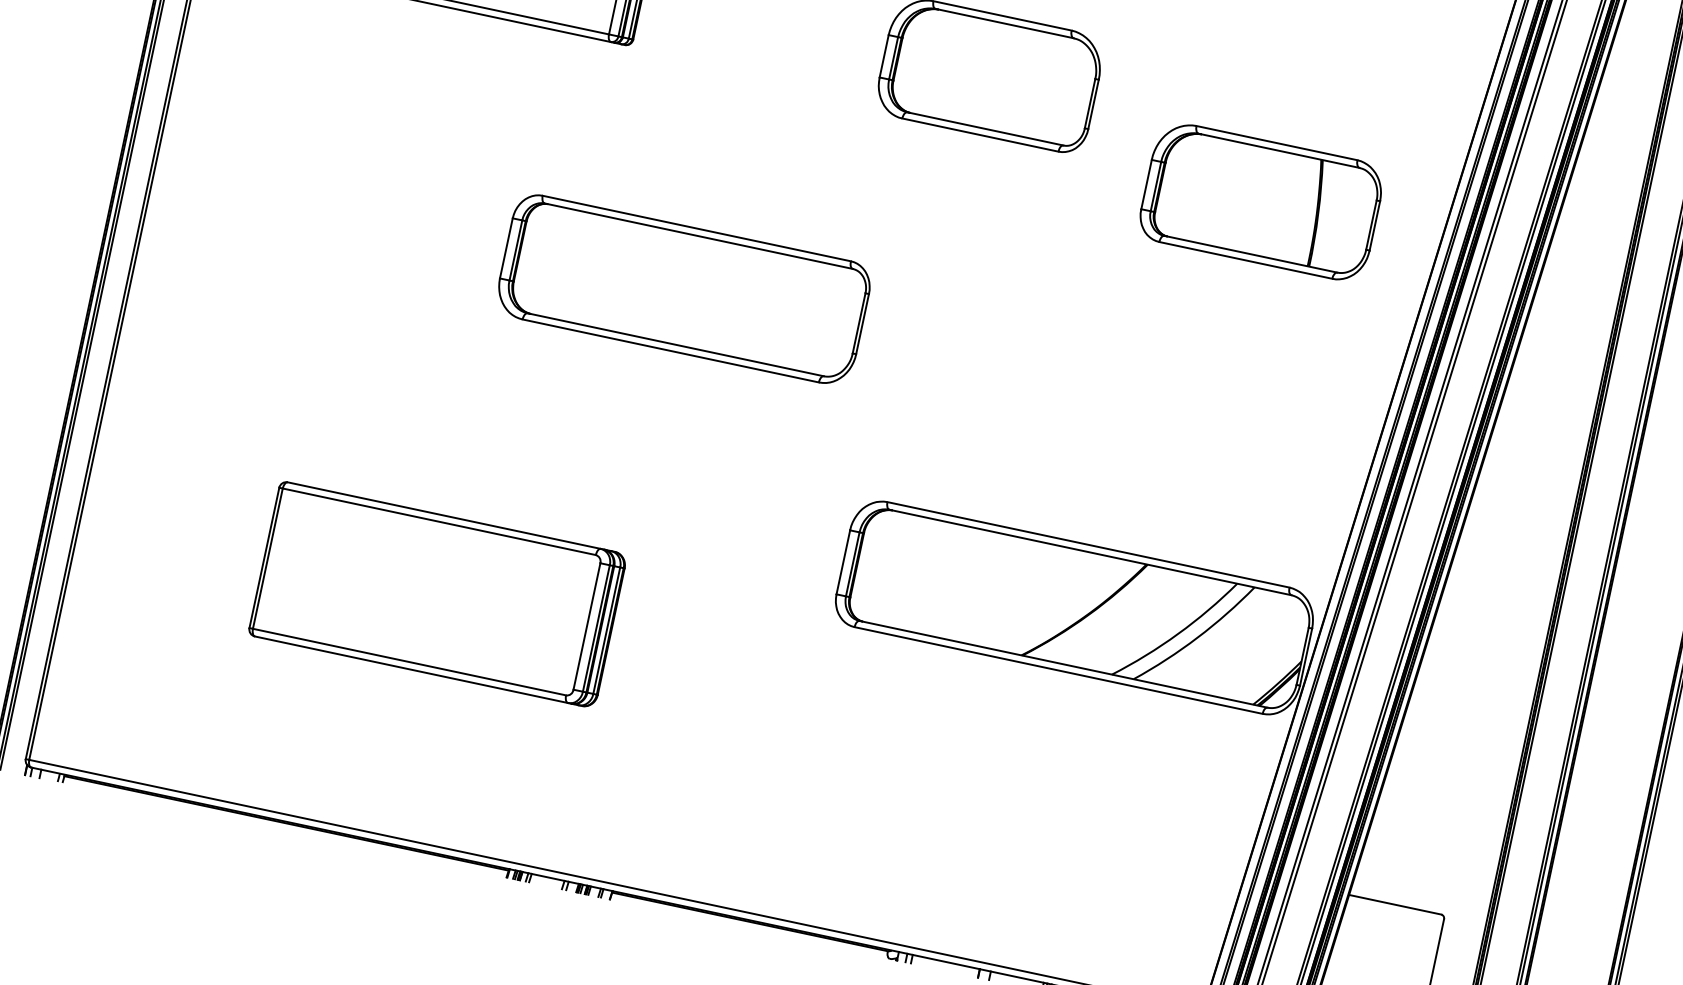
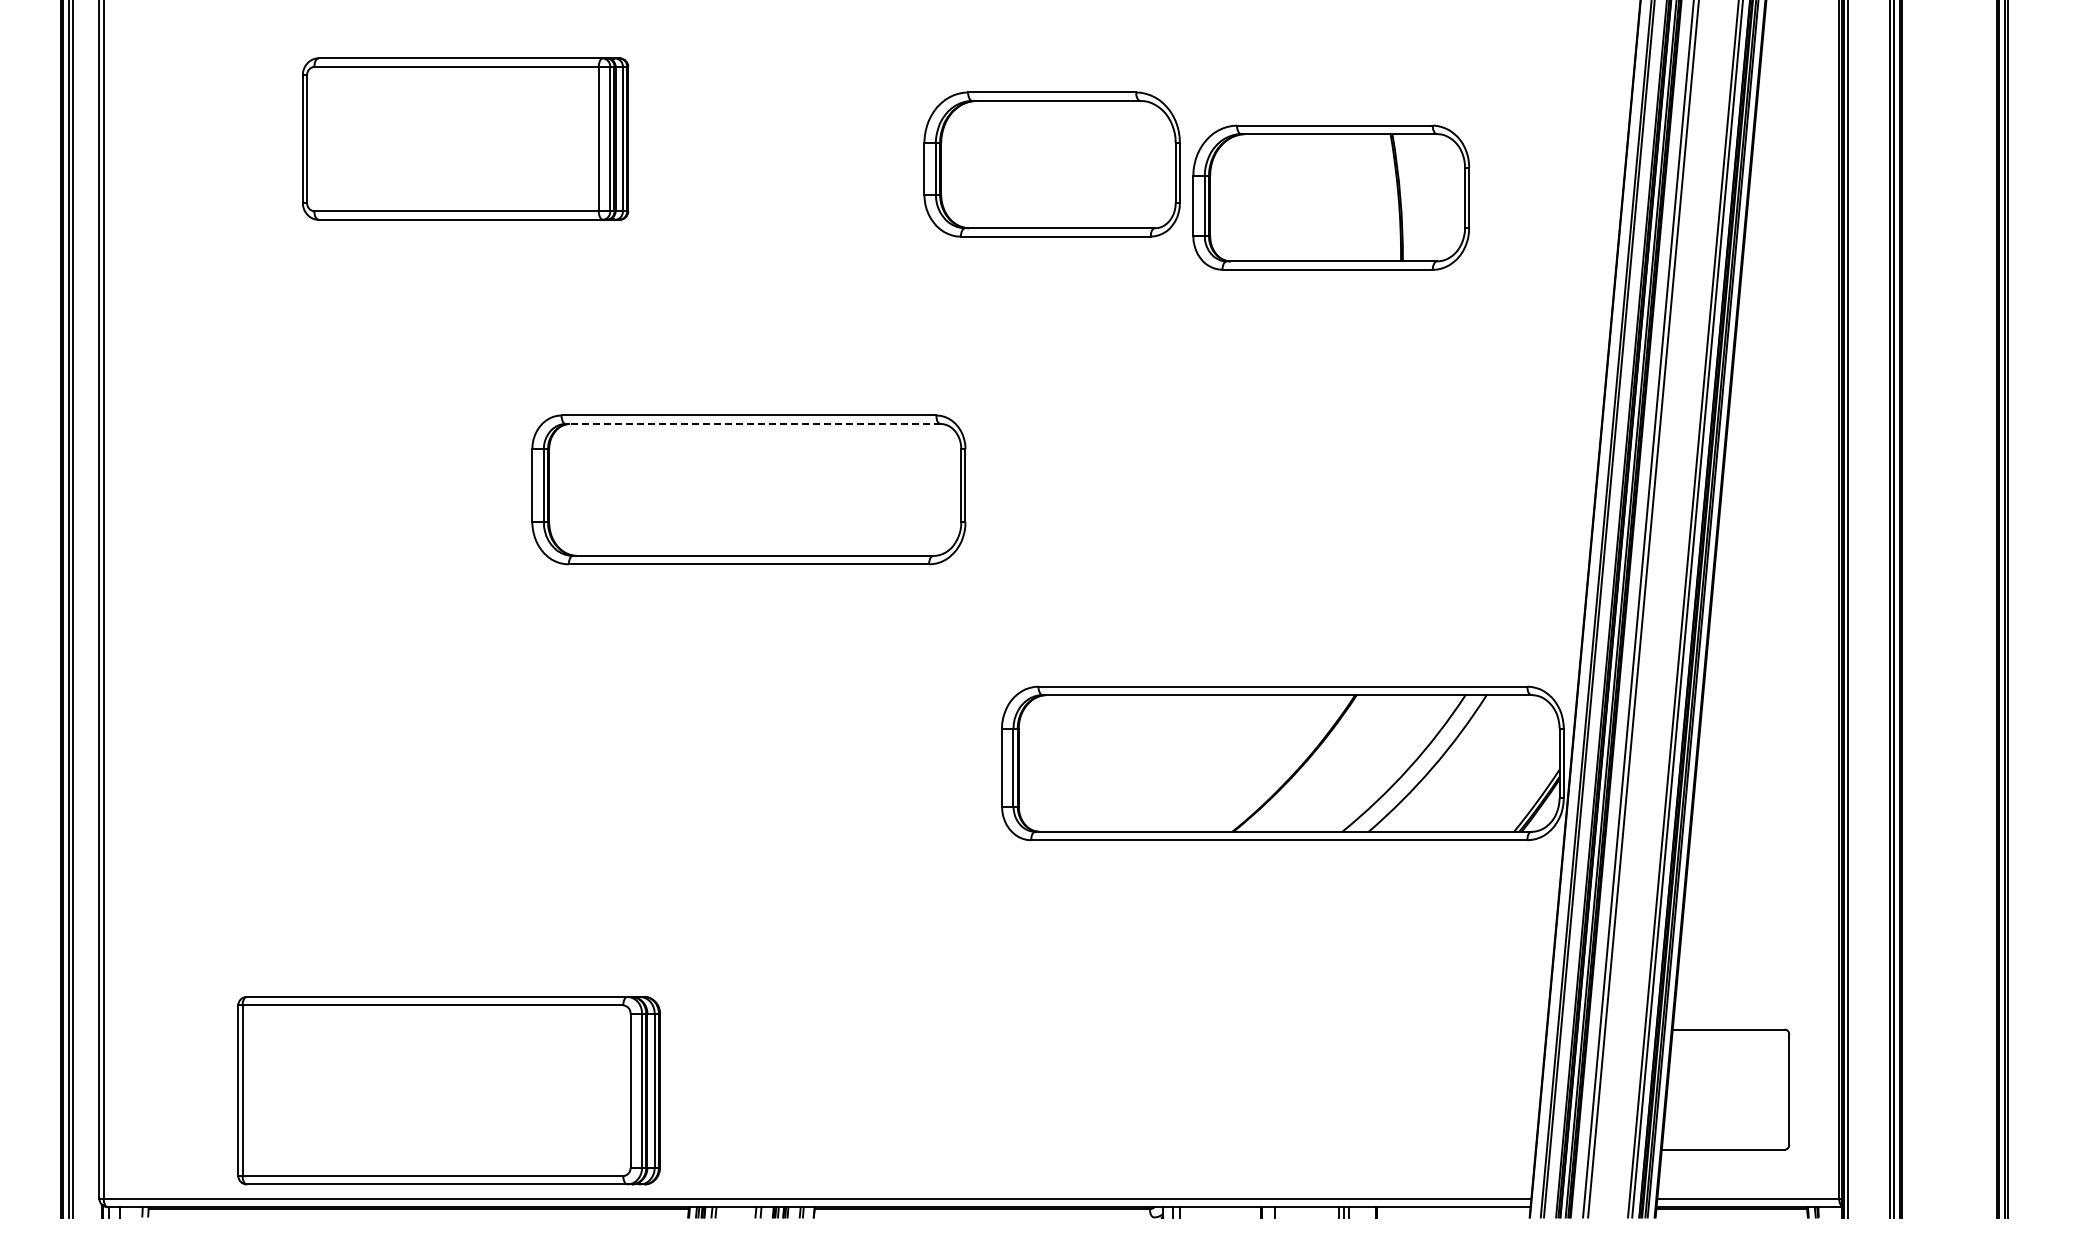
part: (1261, 201) -> (1331, 197), moved
line: (698, 235) -> (752, 423), solid -> dashed
part: (437, 594) -> (448, 1090), moved

